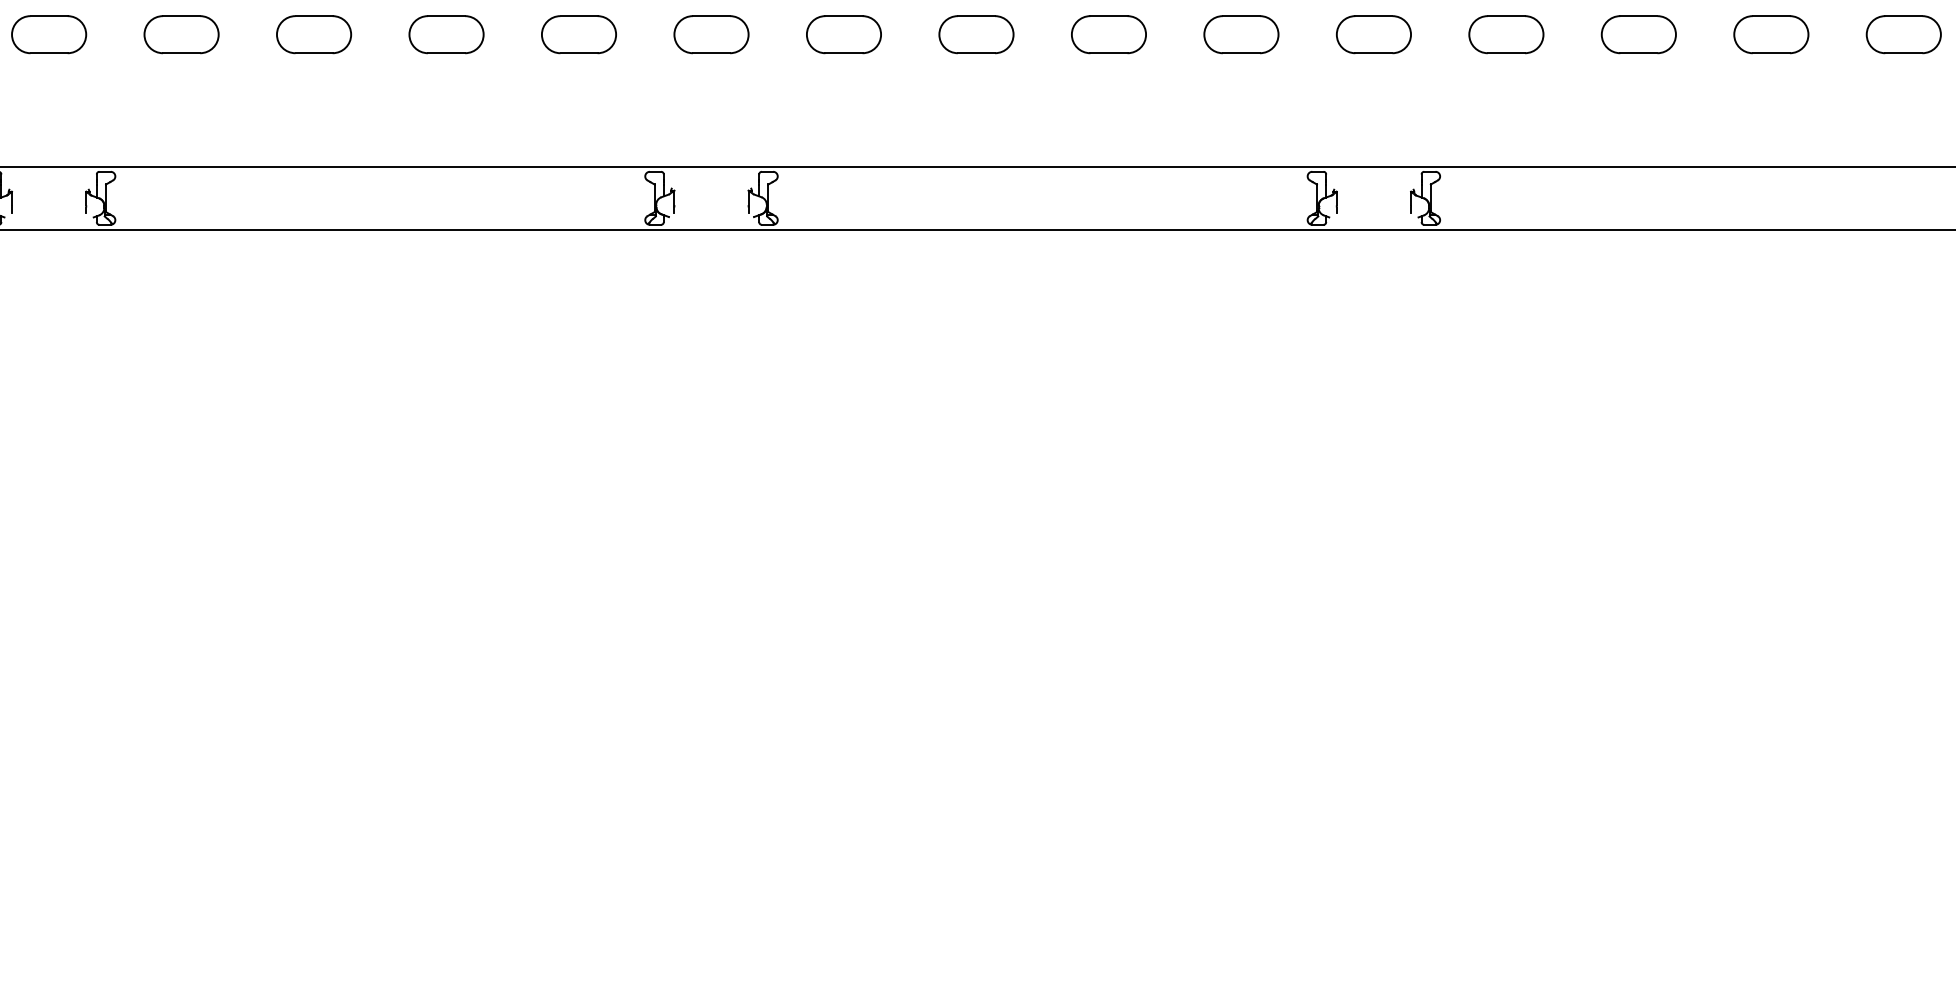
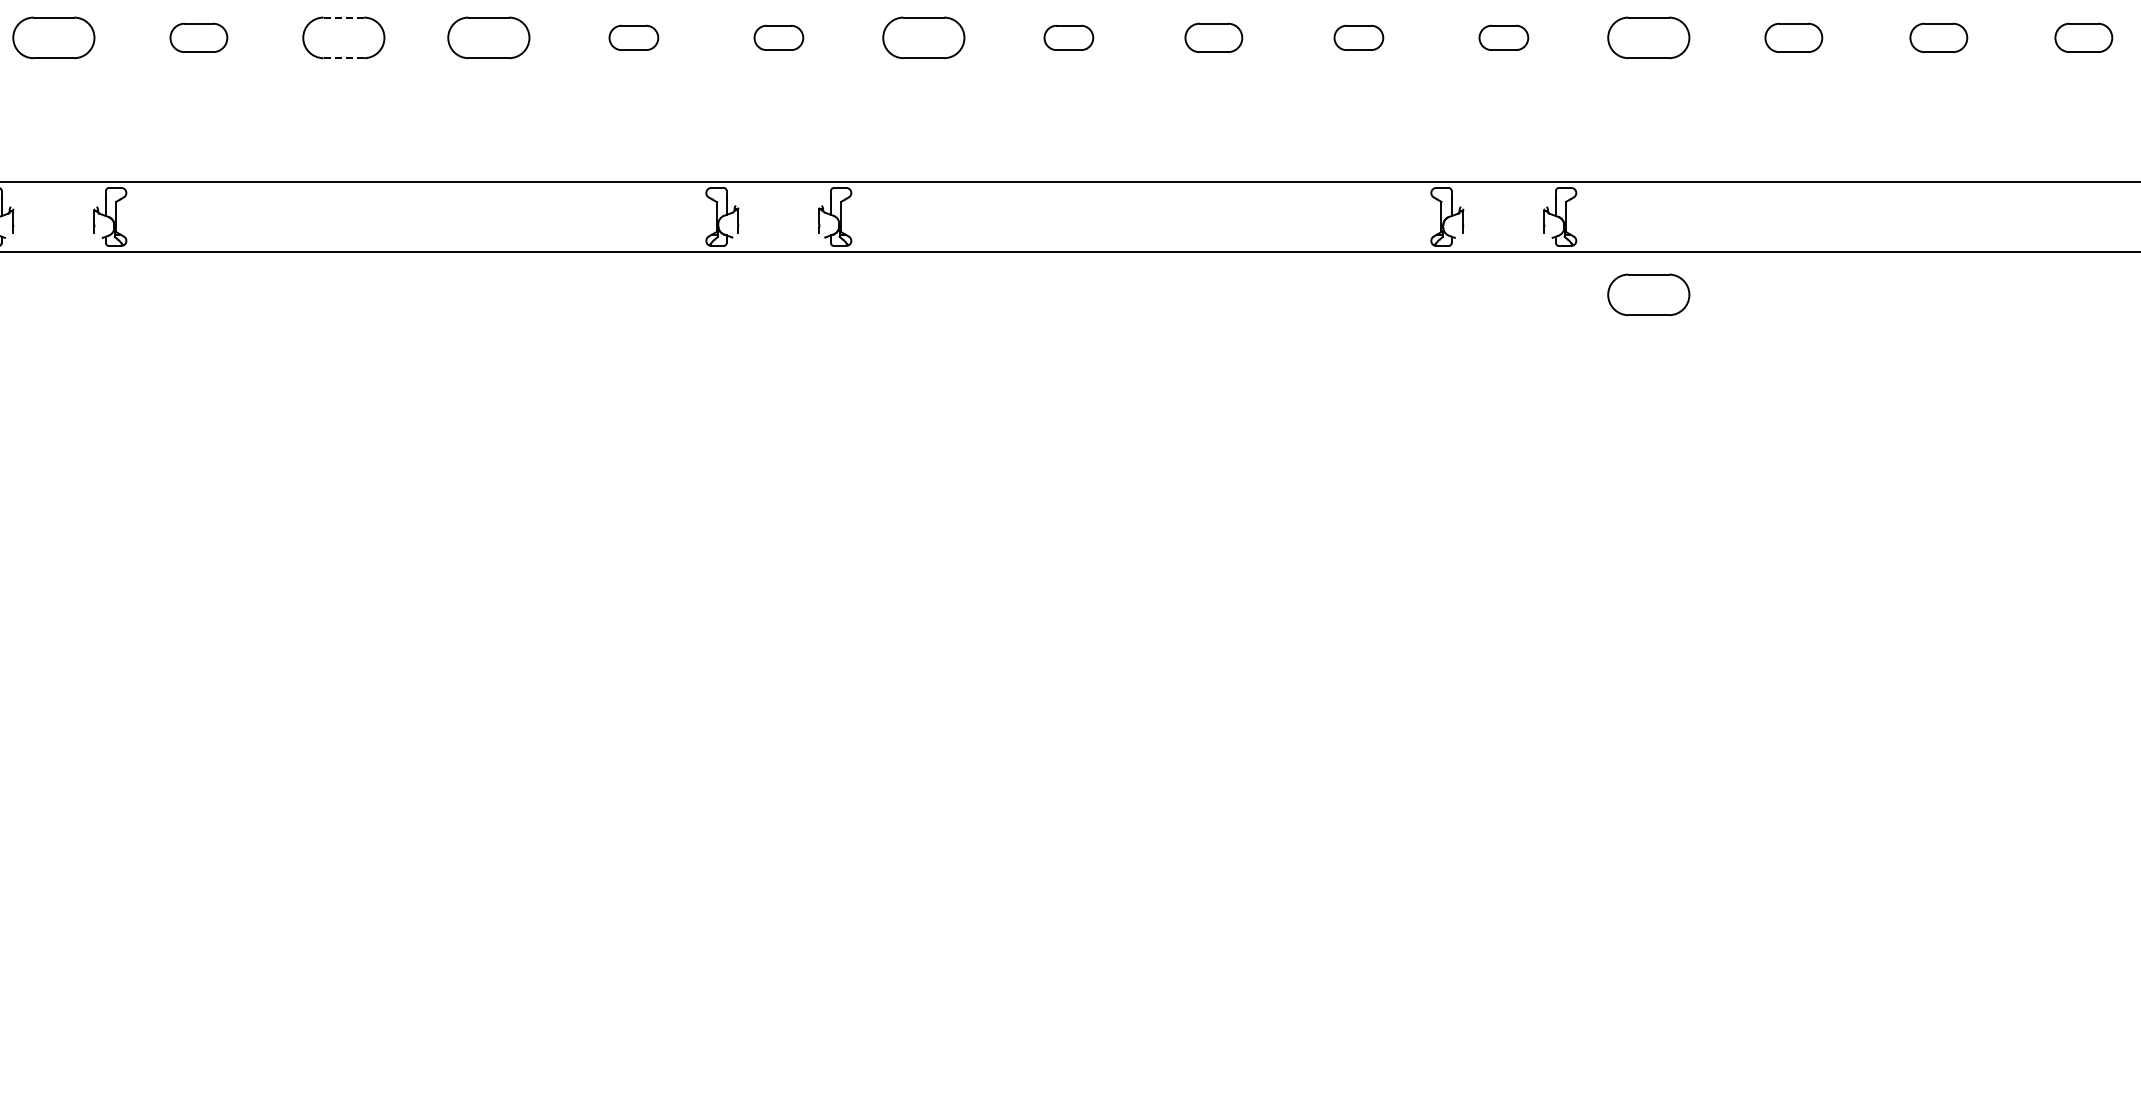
line: (314, 16) -> (344, 17), solid -> dashed
part: (181, 34) -> (198, 37), size x0.7
part: (578, 34) -> (633, 37), size x0.6
part: (711, 34) -> (778, 37), size x0.6
part: (976, 34) -> (1068, 37), size x0.6
part: (1108, 34) -> (1213, 37), size x0.7
part: (1241, 34) -> (1358, 37), size x0.6
part: (1373, 34) -> (1503, 37), size x0.6
part: (1638, 34) -> (1793, 37), size x0.7
part: (1771, 34) -> (1938, 37), size x0.7
part: (1903, 34) -> (2083, 37), size x0.7
line: (313, 53) -> (343, 58), solid -> dashed
part: (1506, 269) -> (1648, 294), added

